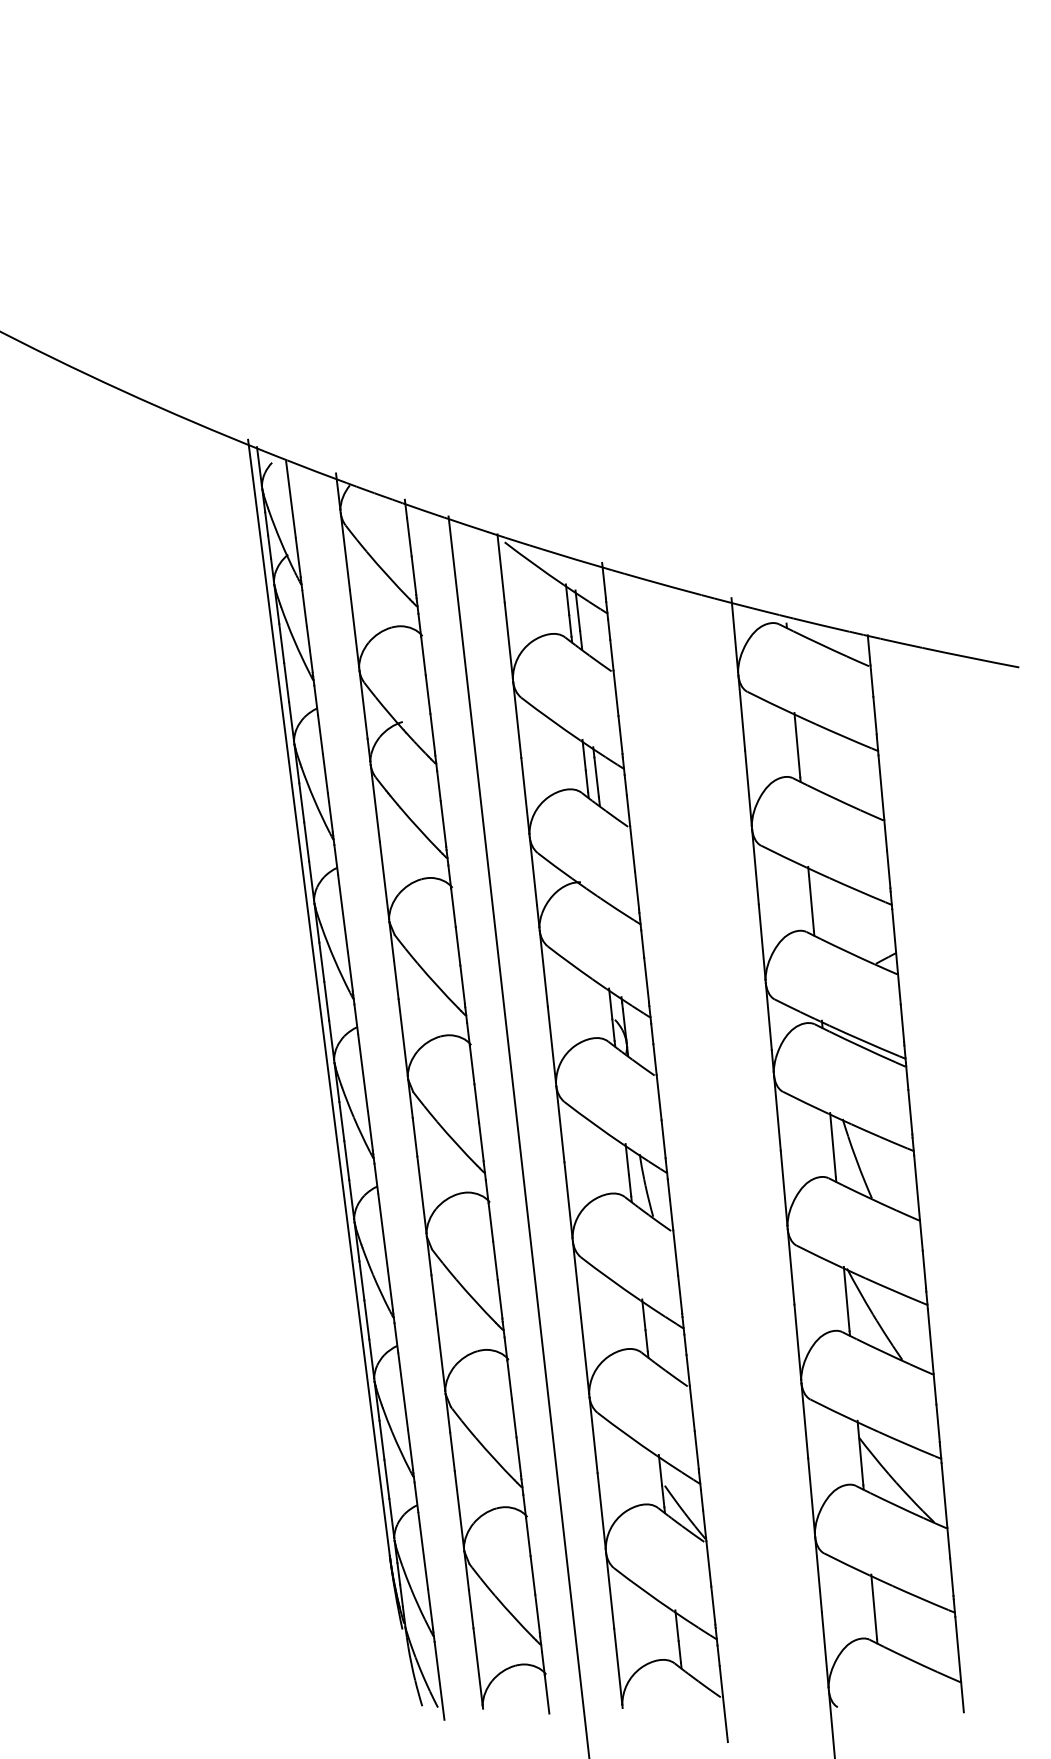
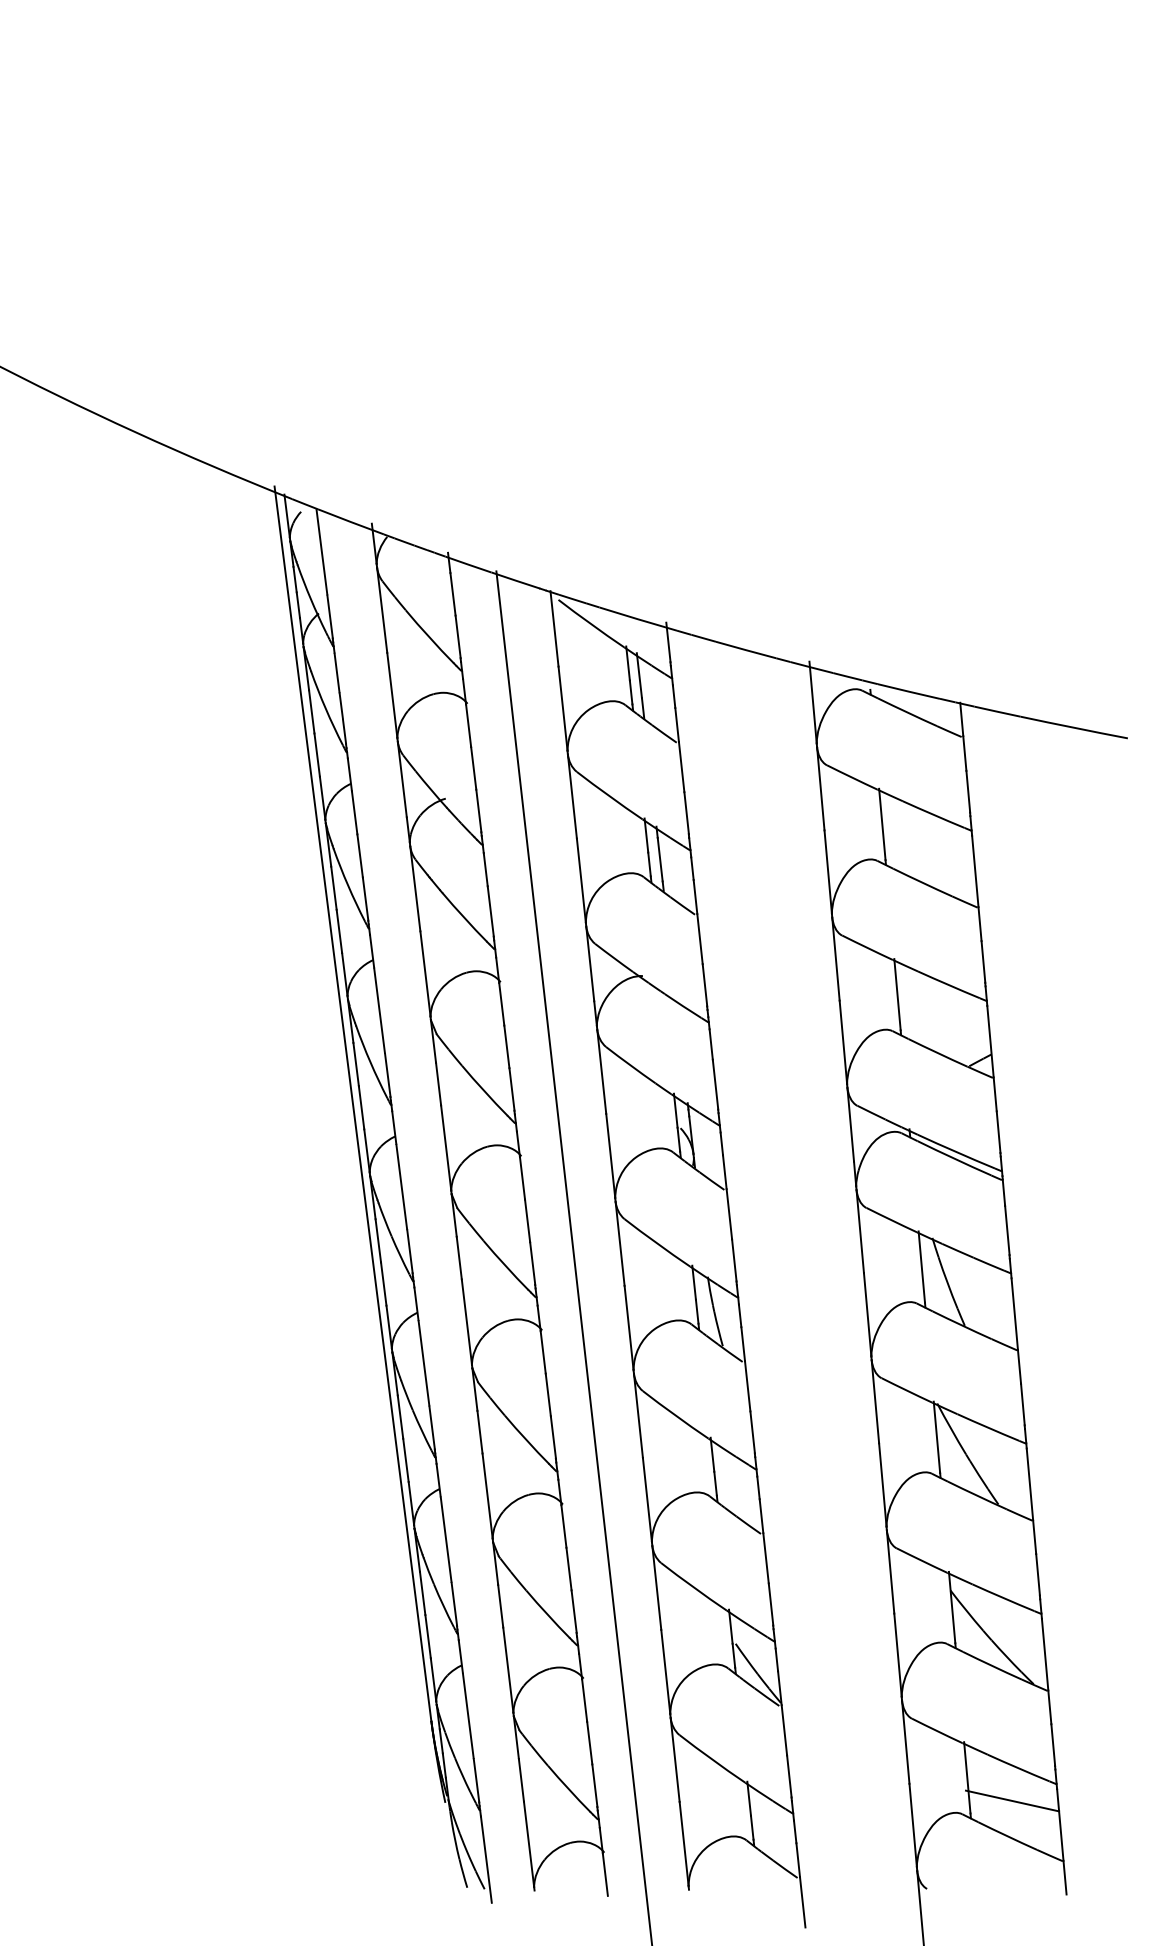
line: (914, 1627) -> (1011, 1800), added

